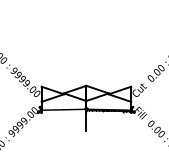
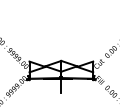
hatch: (63, 110) -> (45, 78), added

